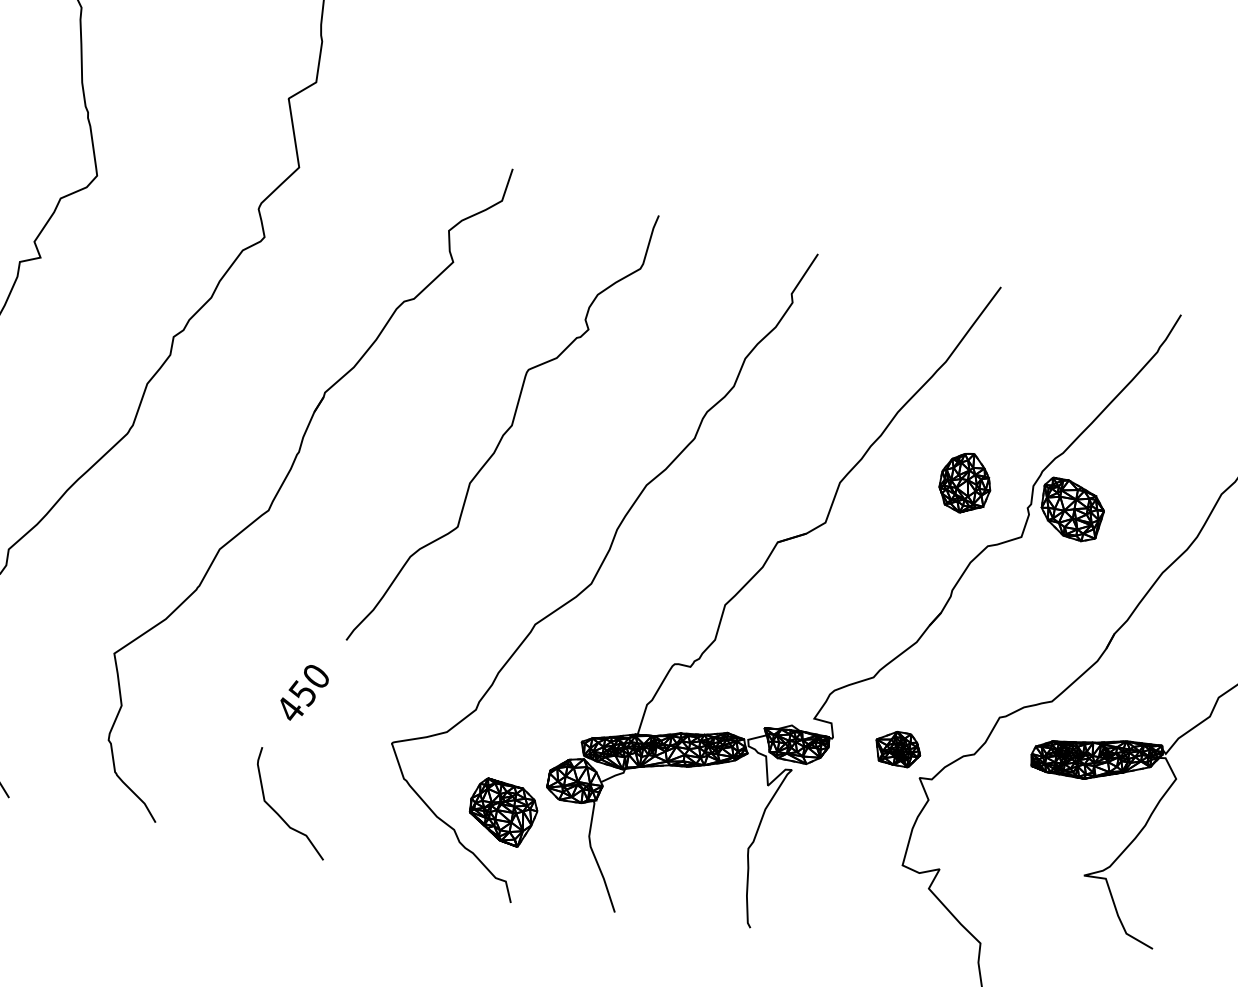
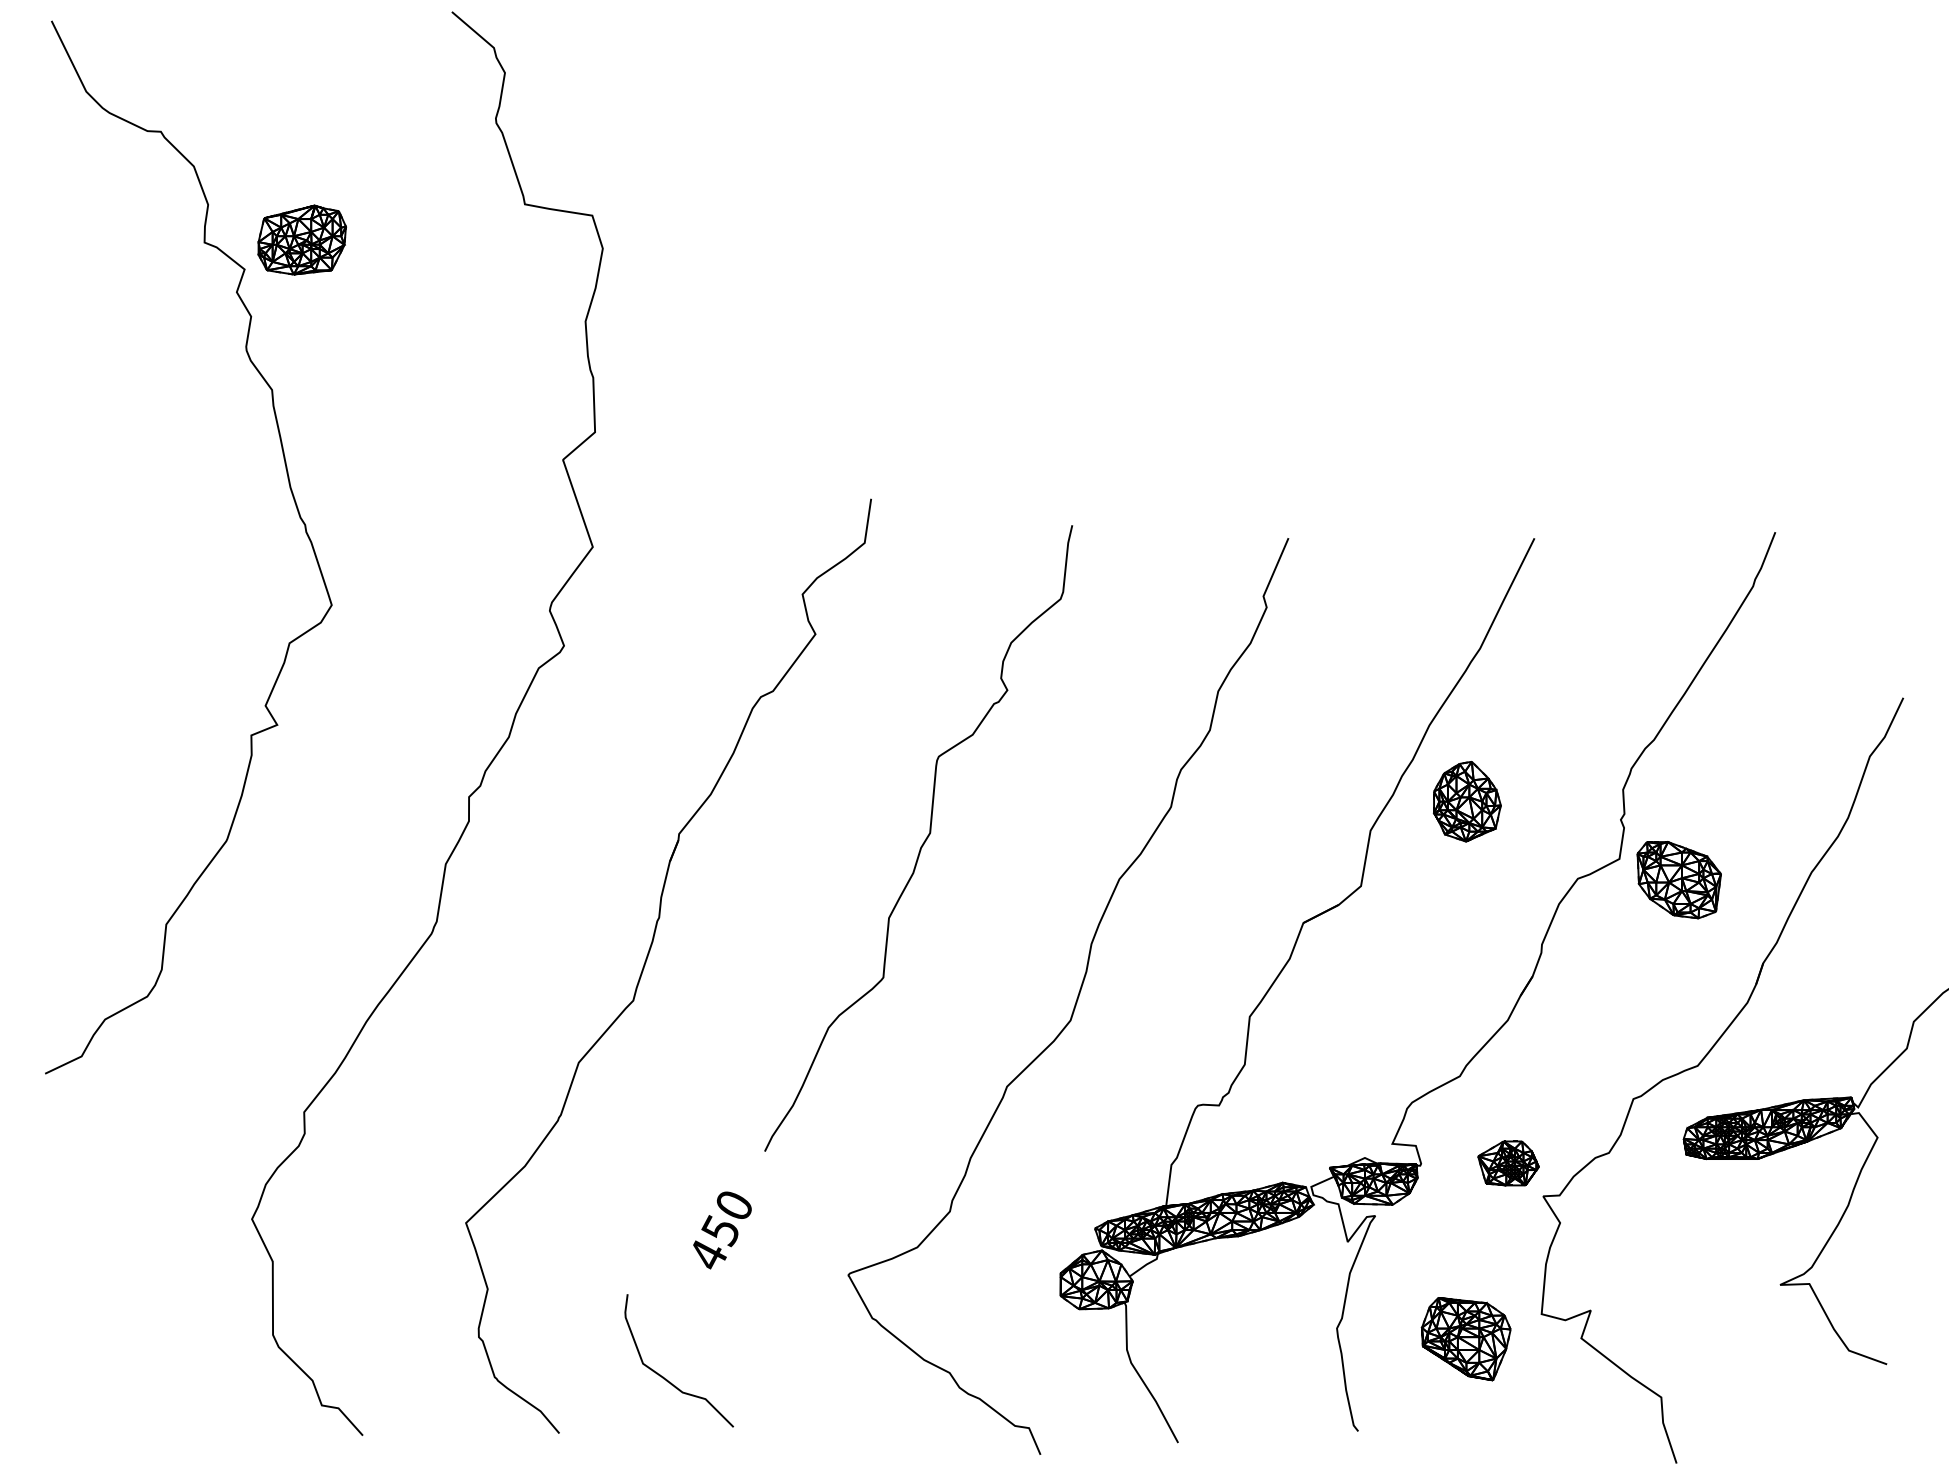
part: (965, 482) -> (1466, 801), moved
part: (1071, 510) -> (1678, 880), moved
part: (502, 812) -> (1465, 1339), moved
curve: (278, 813) -> (663, 1376), moved

